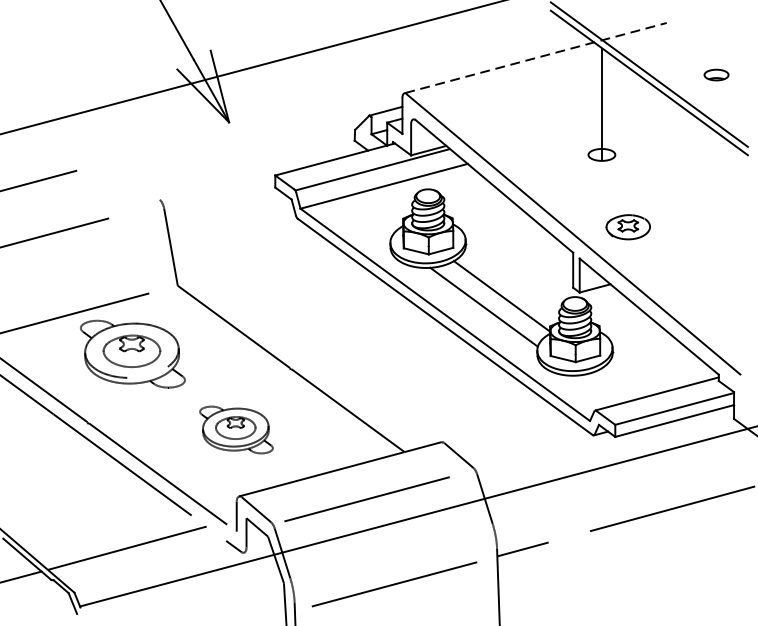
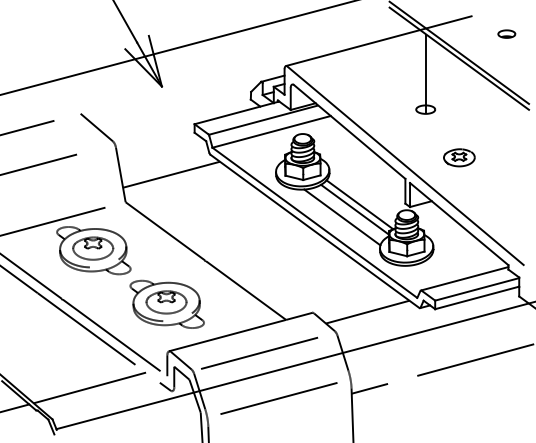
line: (536, 58) -> (379, 41), dashed -> solid
part: (716, 74) -> (506, 33), moved
line: (136, 180) -> (96, 127), added
part: (628, 226) -> (459, 157), moved
line: (242, 246) -> (171, 174), added
line: (508, 288) -> (359, 204), added
part: (235, 428) -> (166, 303), size x1.43
line: (519, 440) -> (367, 311), added
line: (393, 584) -> (278, 398), moved

